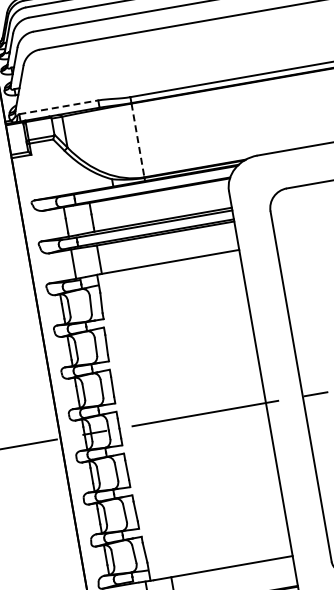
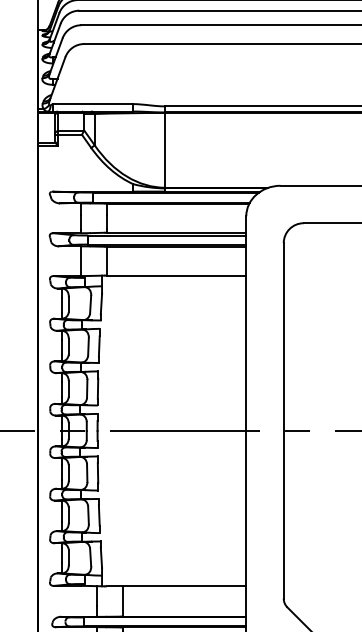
line: (59, 107) -> (93, 104), dashed -> solid
line: (138, 140) -> (165, 150), dashed -> solid

